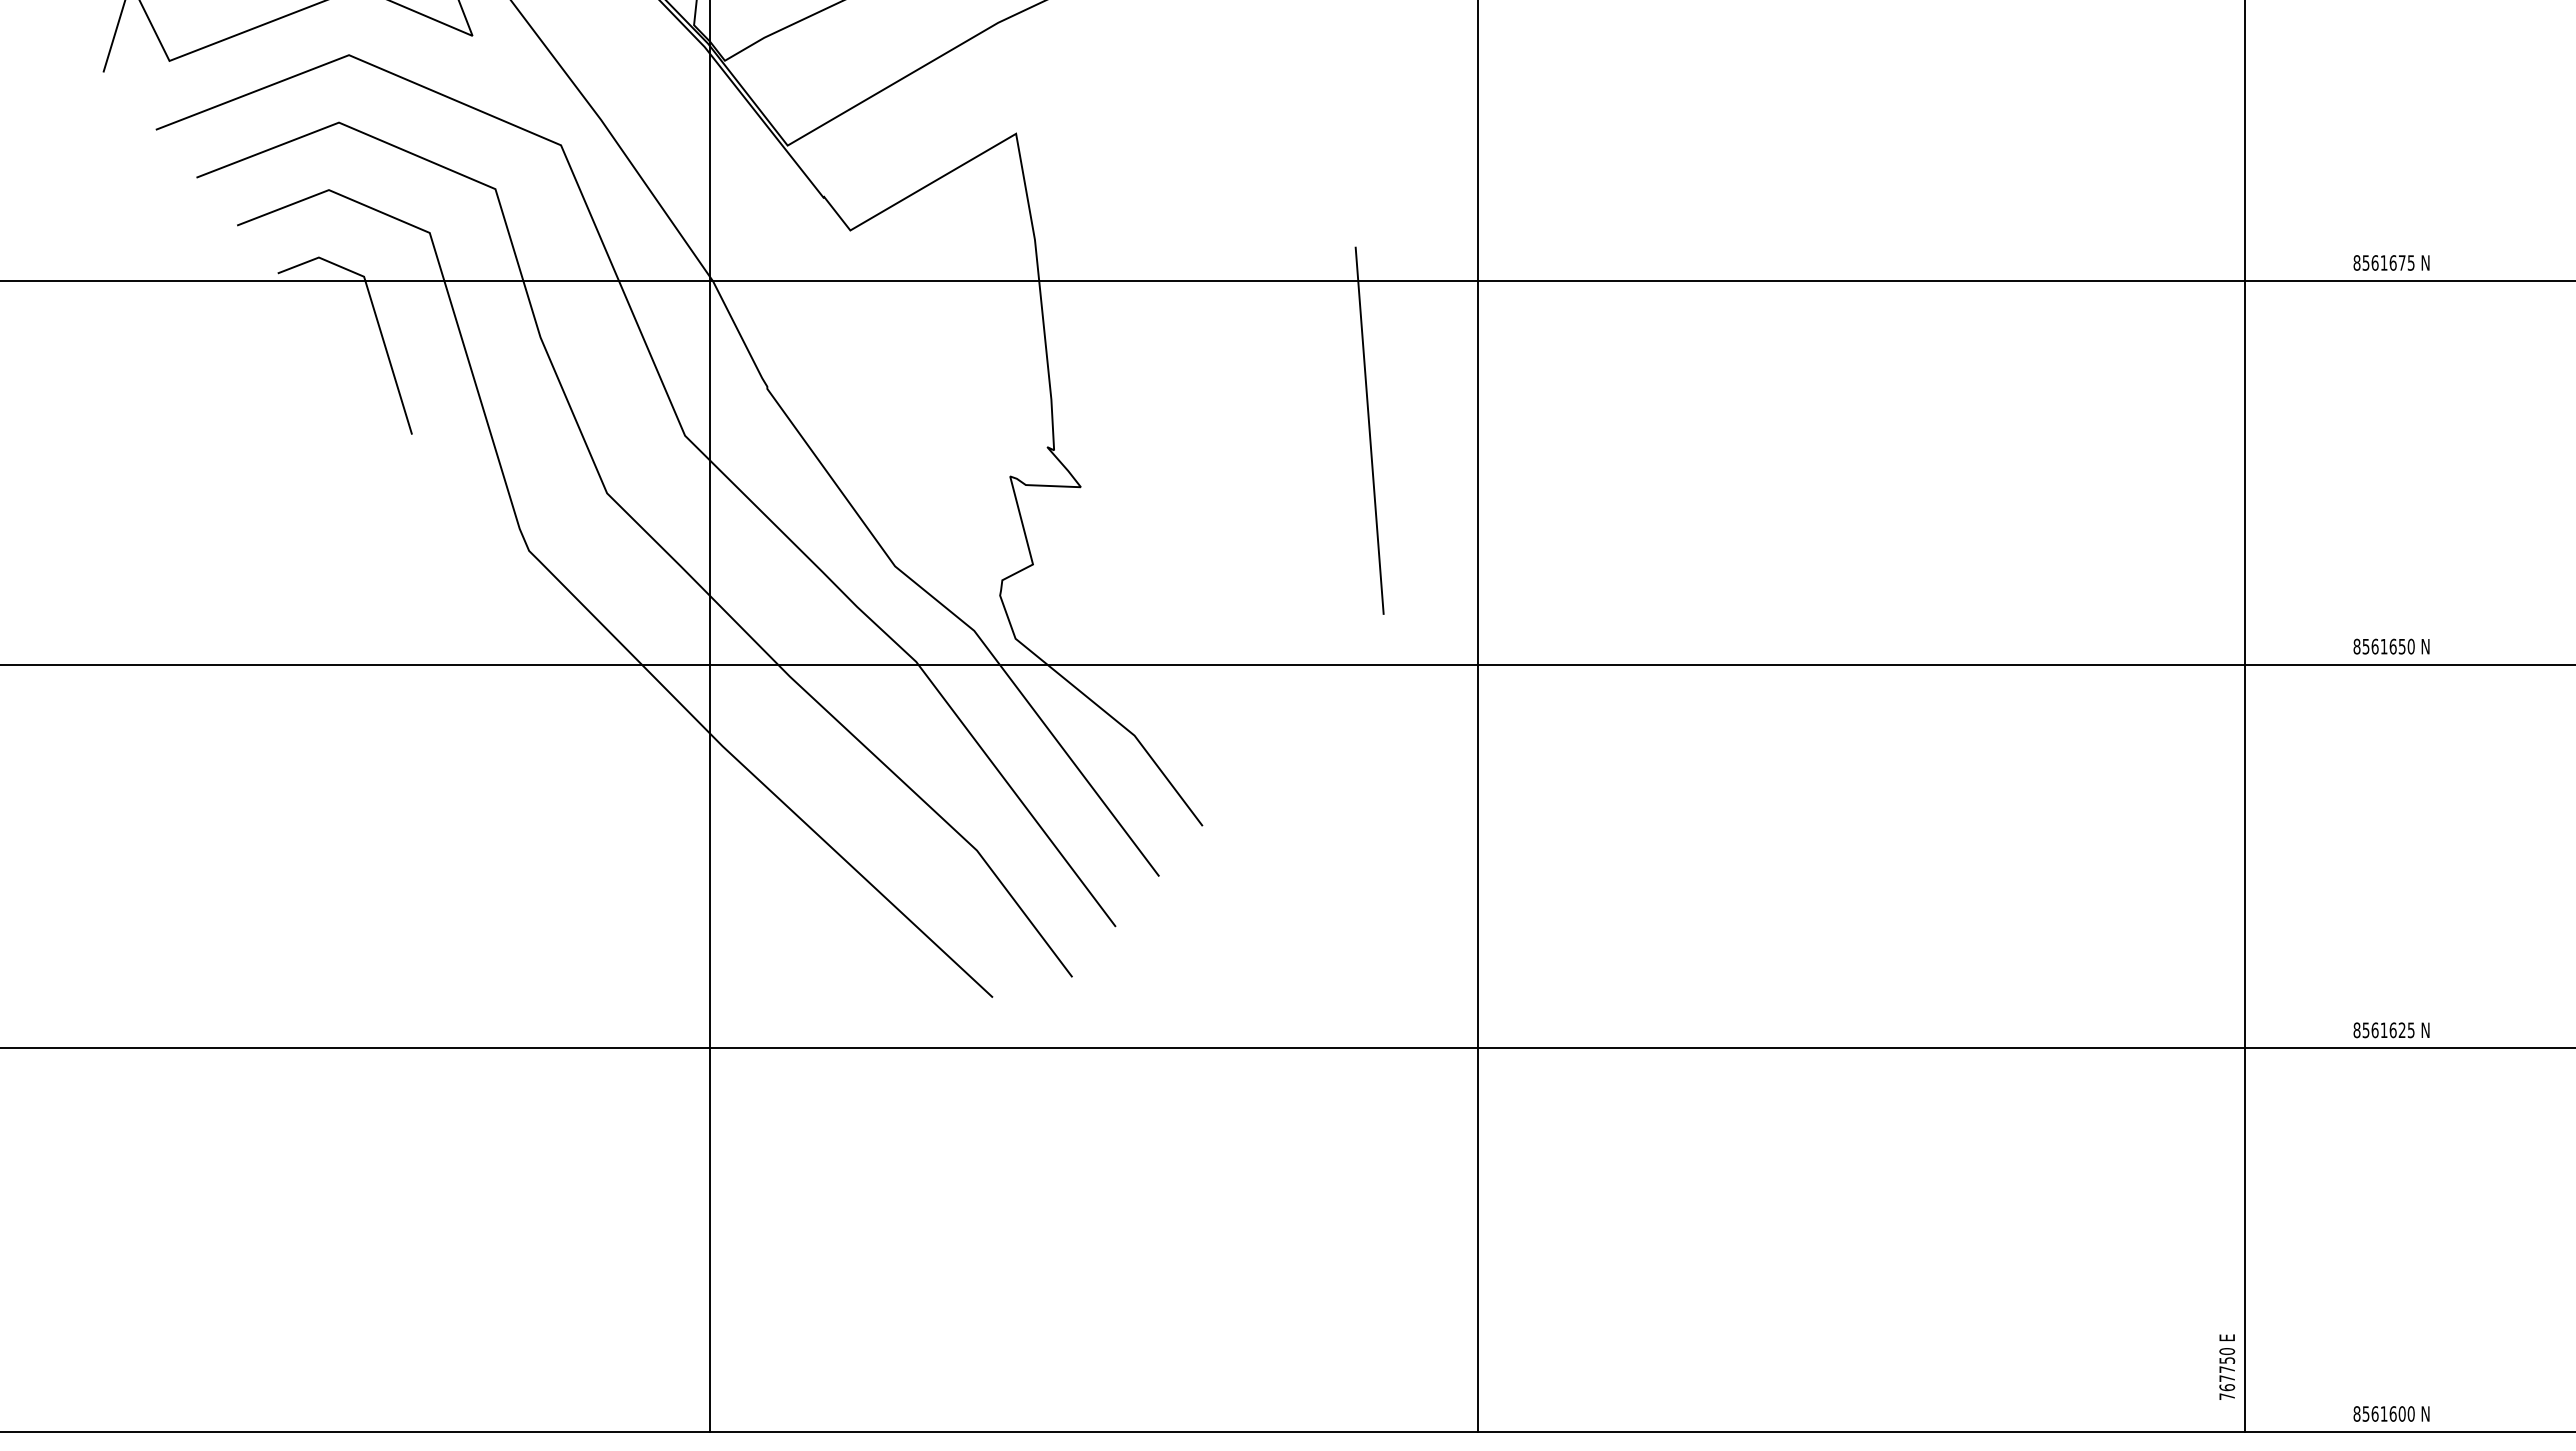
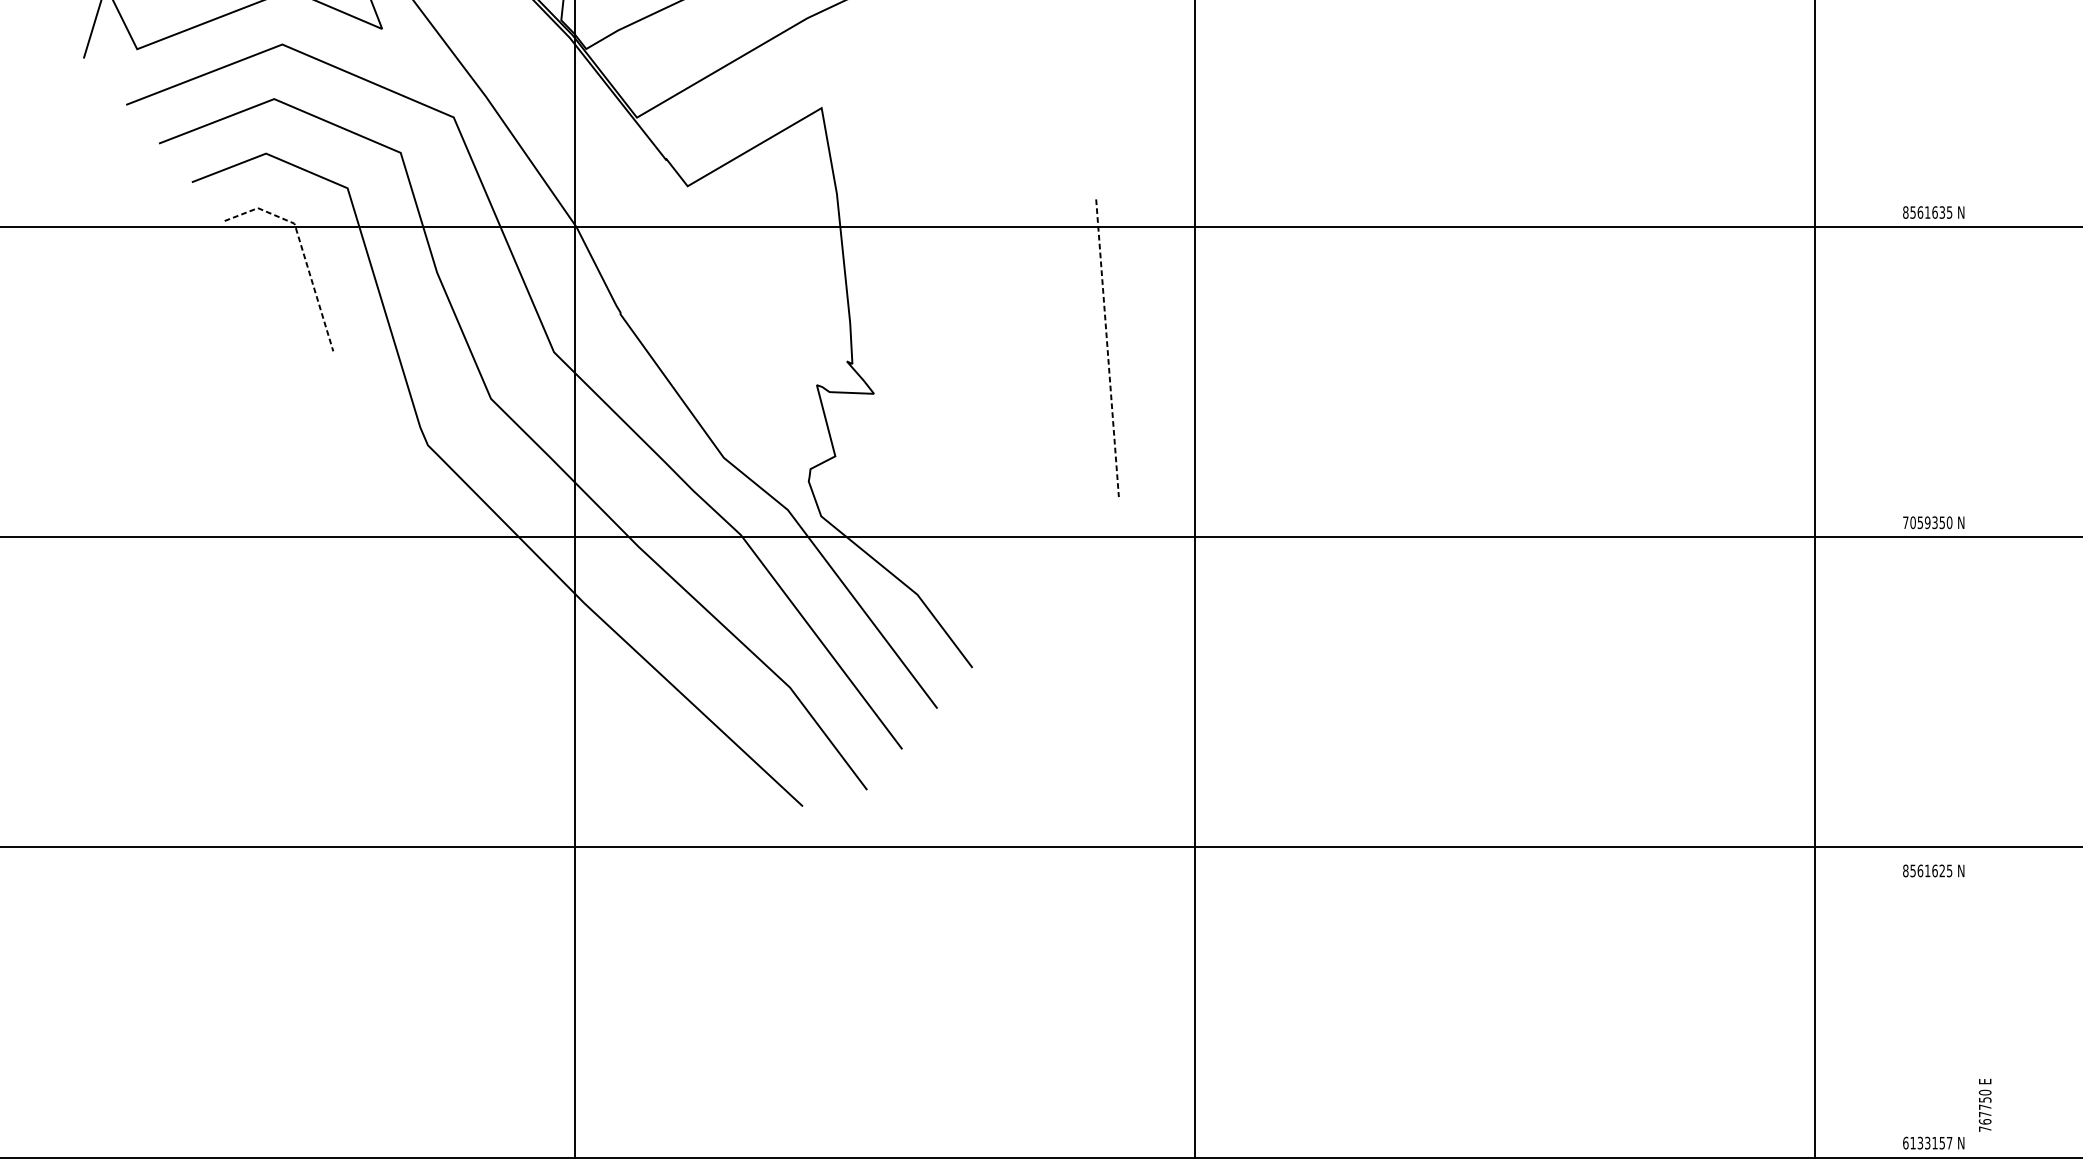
text: (2401, 262) -> (1941, 212), 8561675 -> 8561635
line: (374, 310) -> (302, 250), solid -> dashed
line: (1369, 430) -> (1107, 347), solid -> dashed
text: (2374, 646) -> (1919, 522), 8561650 -> 7059350
text: (2391, 1030) -> (1933, 871), moved
text: (2227, 1366) -> (1985, 1104), moved
text: (2383, 1413) -> (1927, 1142), 8561600 -> 6133157

